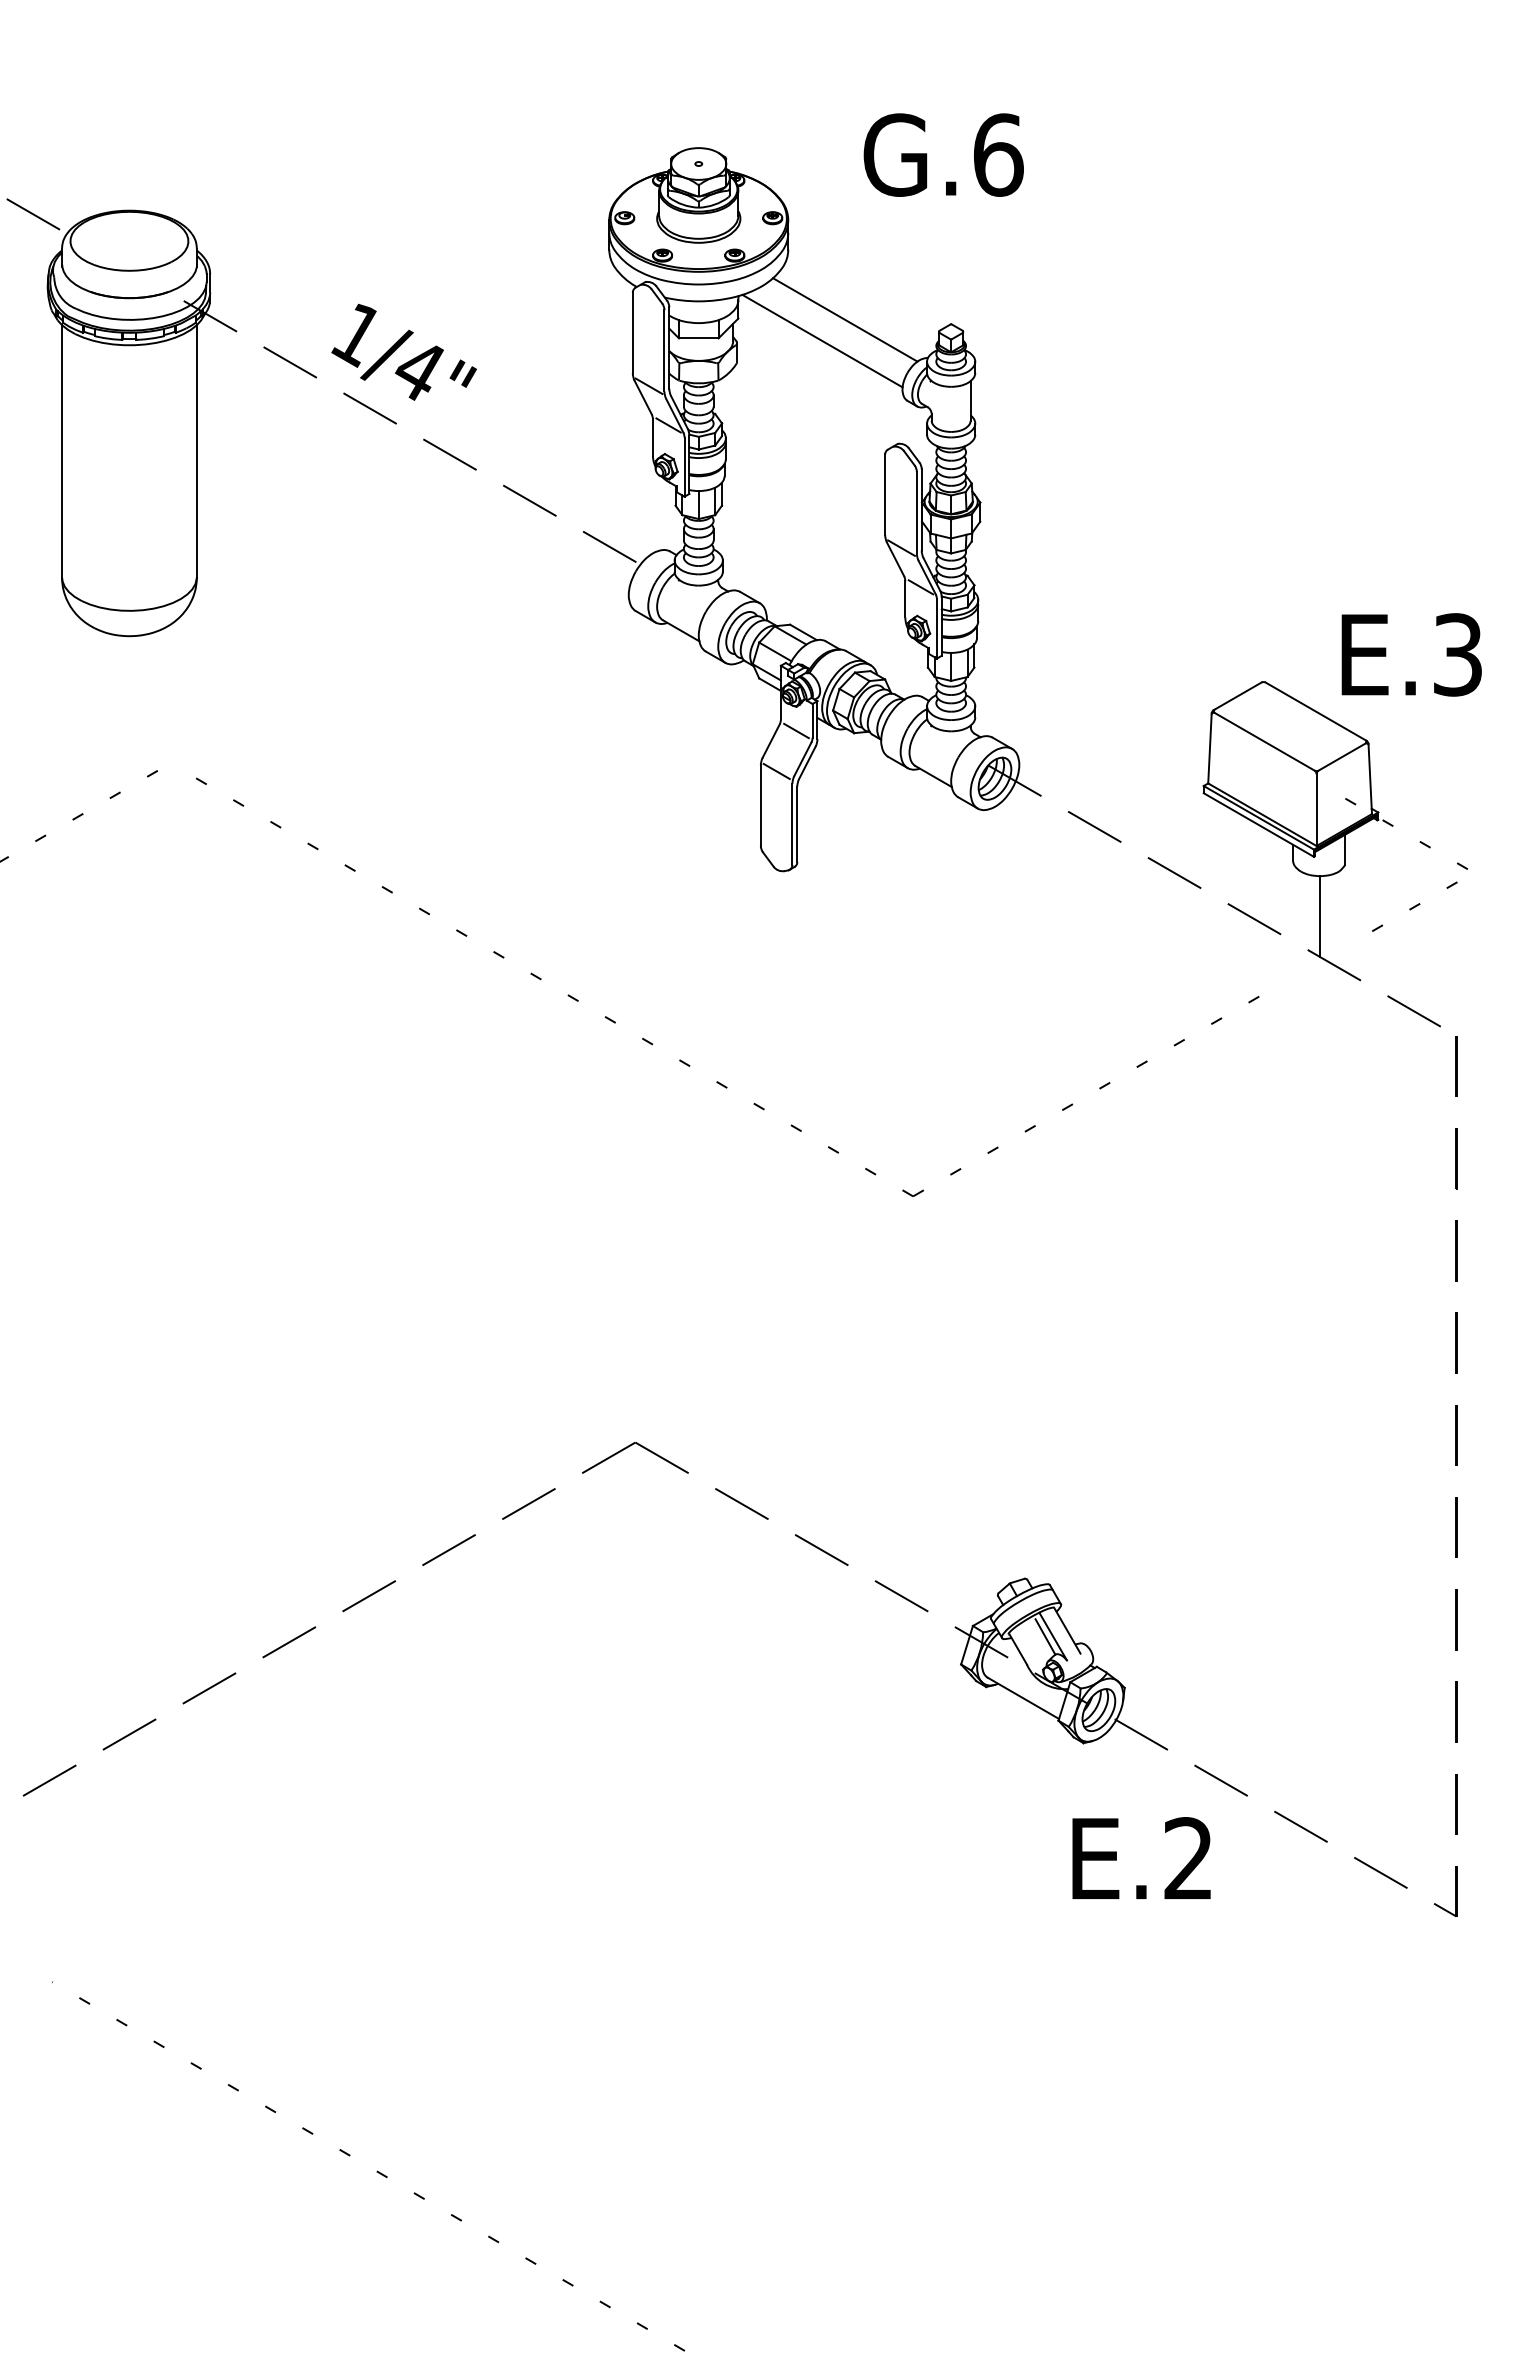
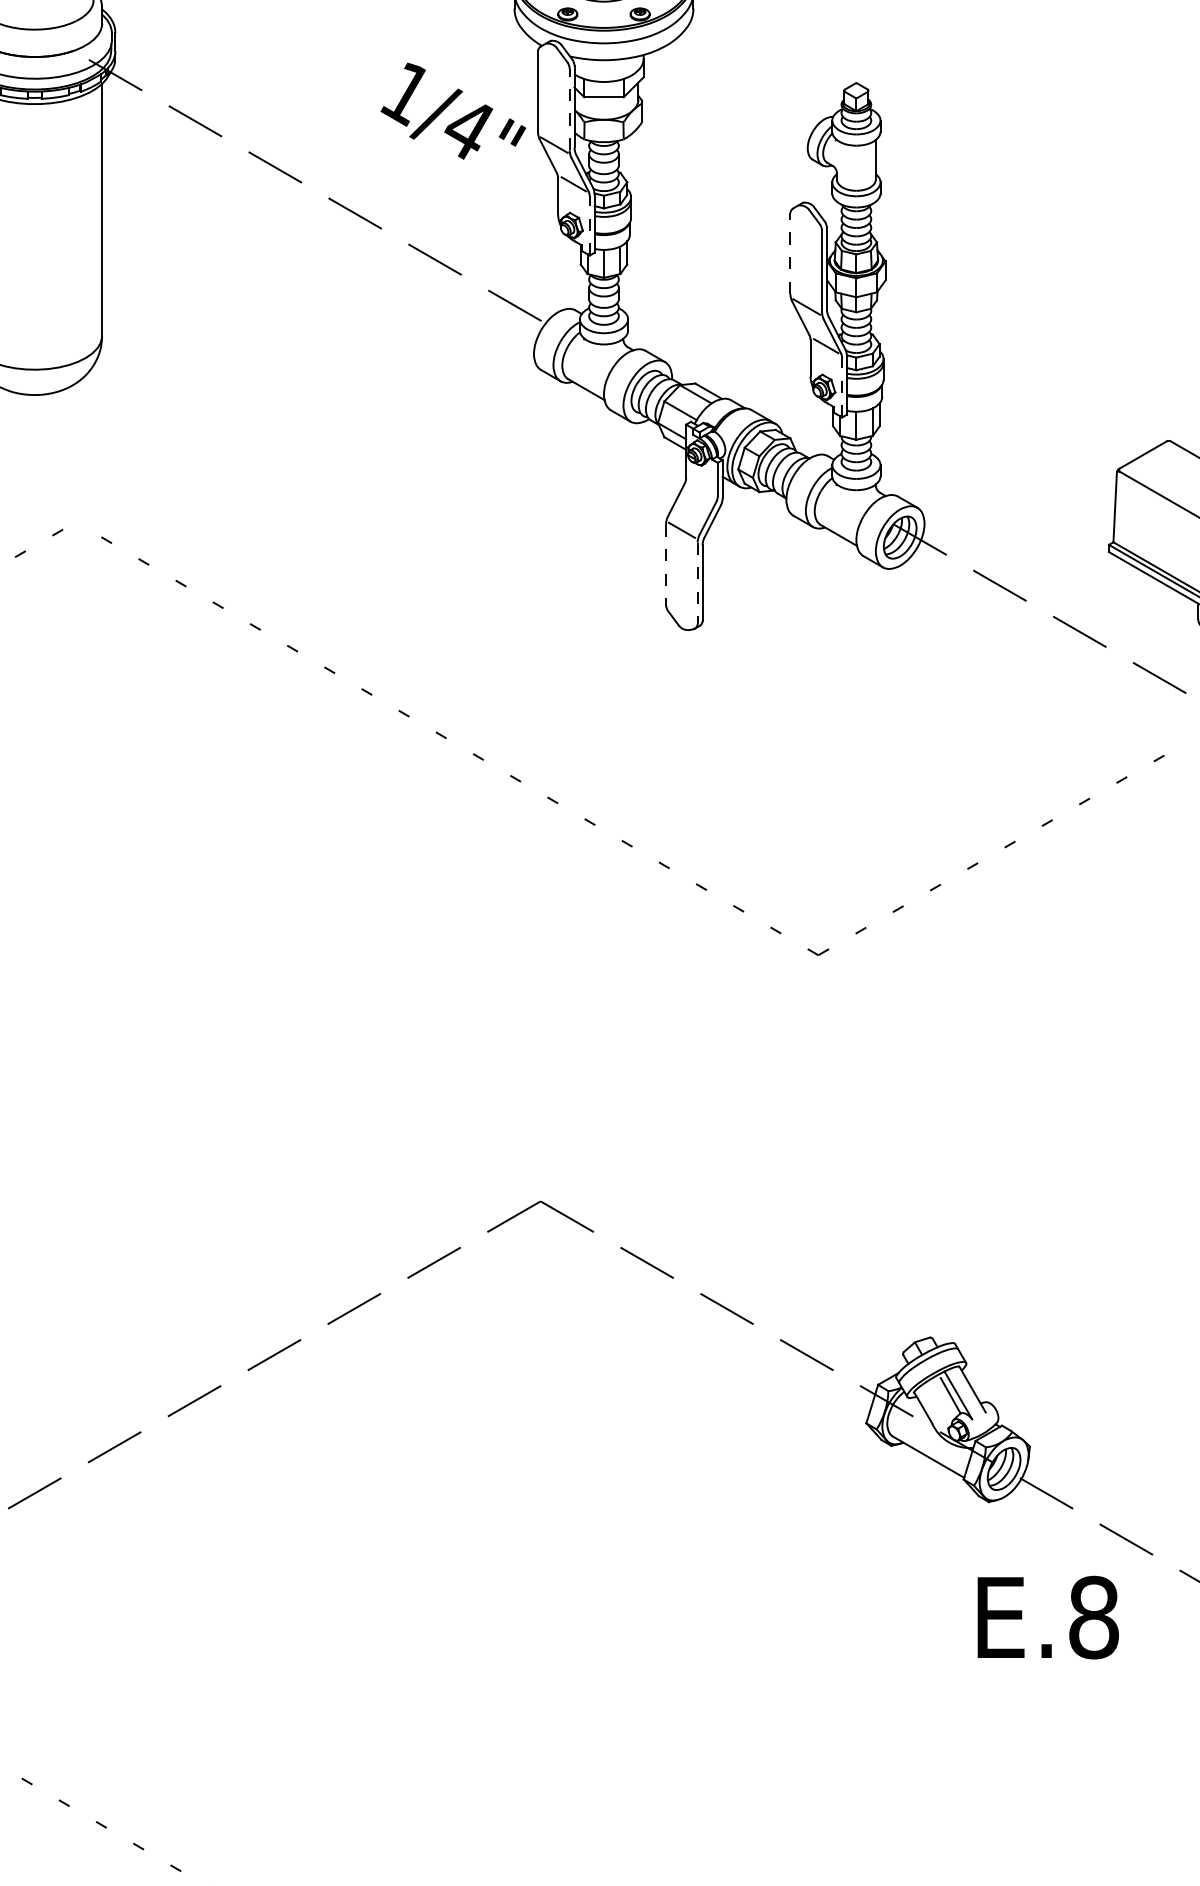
line: (845, 319) -> (750, 78), removed
line: (822, 340) -> (727, 99), removed
line: (664, 350) -> (569, 109), solid -> dashed
text: (403, 351) -> (452, 110), moved
line: (684, 467) -> (589, 226), solid -> dashed
line: (885, 494) -> (790, 253), solid -> dashed
line: (936, 629) -> (841, 388), solid -> dashed
line: (796, 730) -> (701, 489), removed
line: (760, 806) -> (665, 565), solid -> dashed
line: (792, 824) -> (697, 583), solid -> dashed
text: (1188, 1858) -> (1093, 1617), E.2 -> E.8

